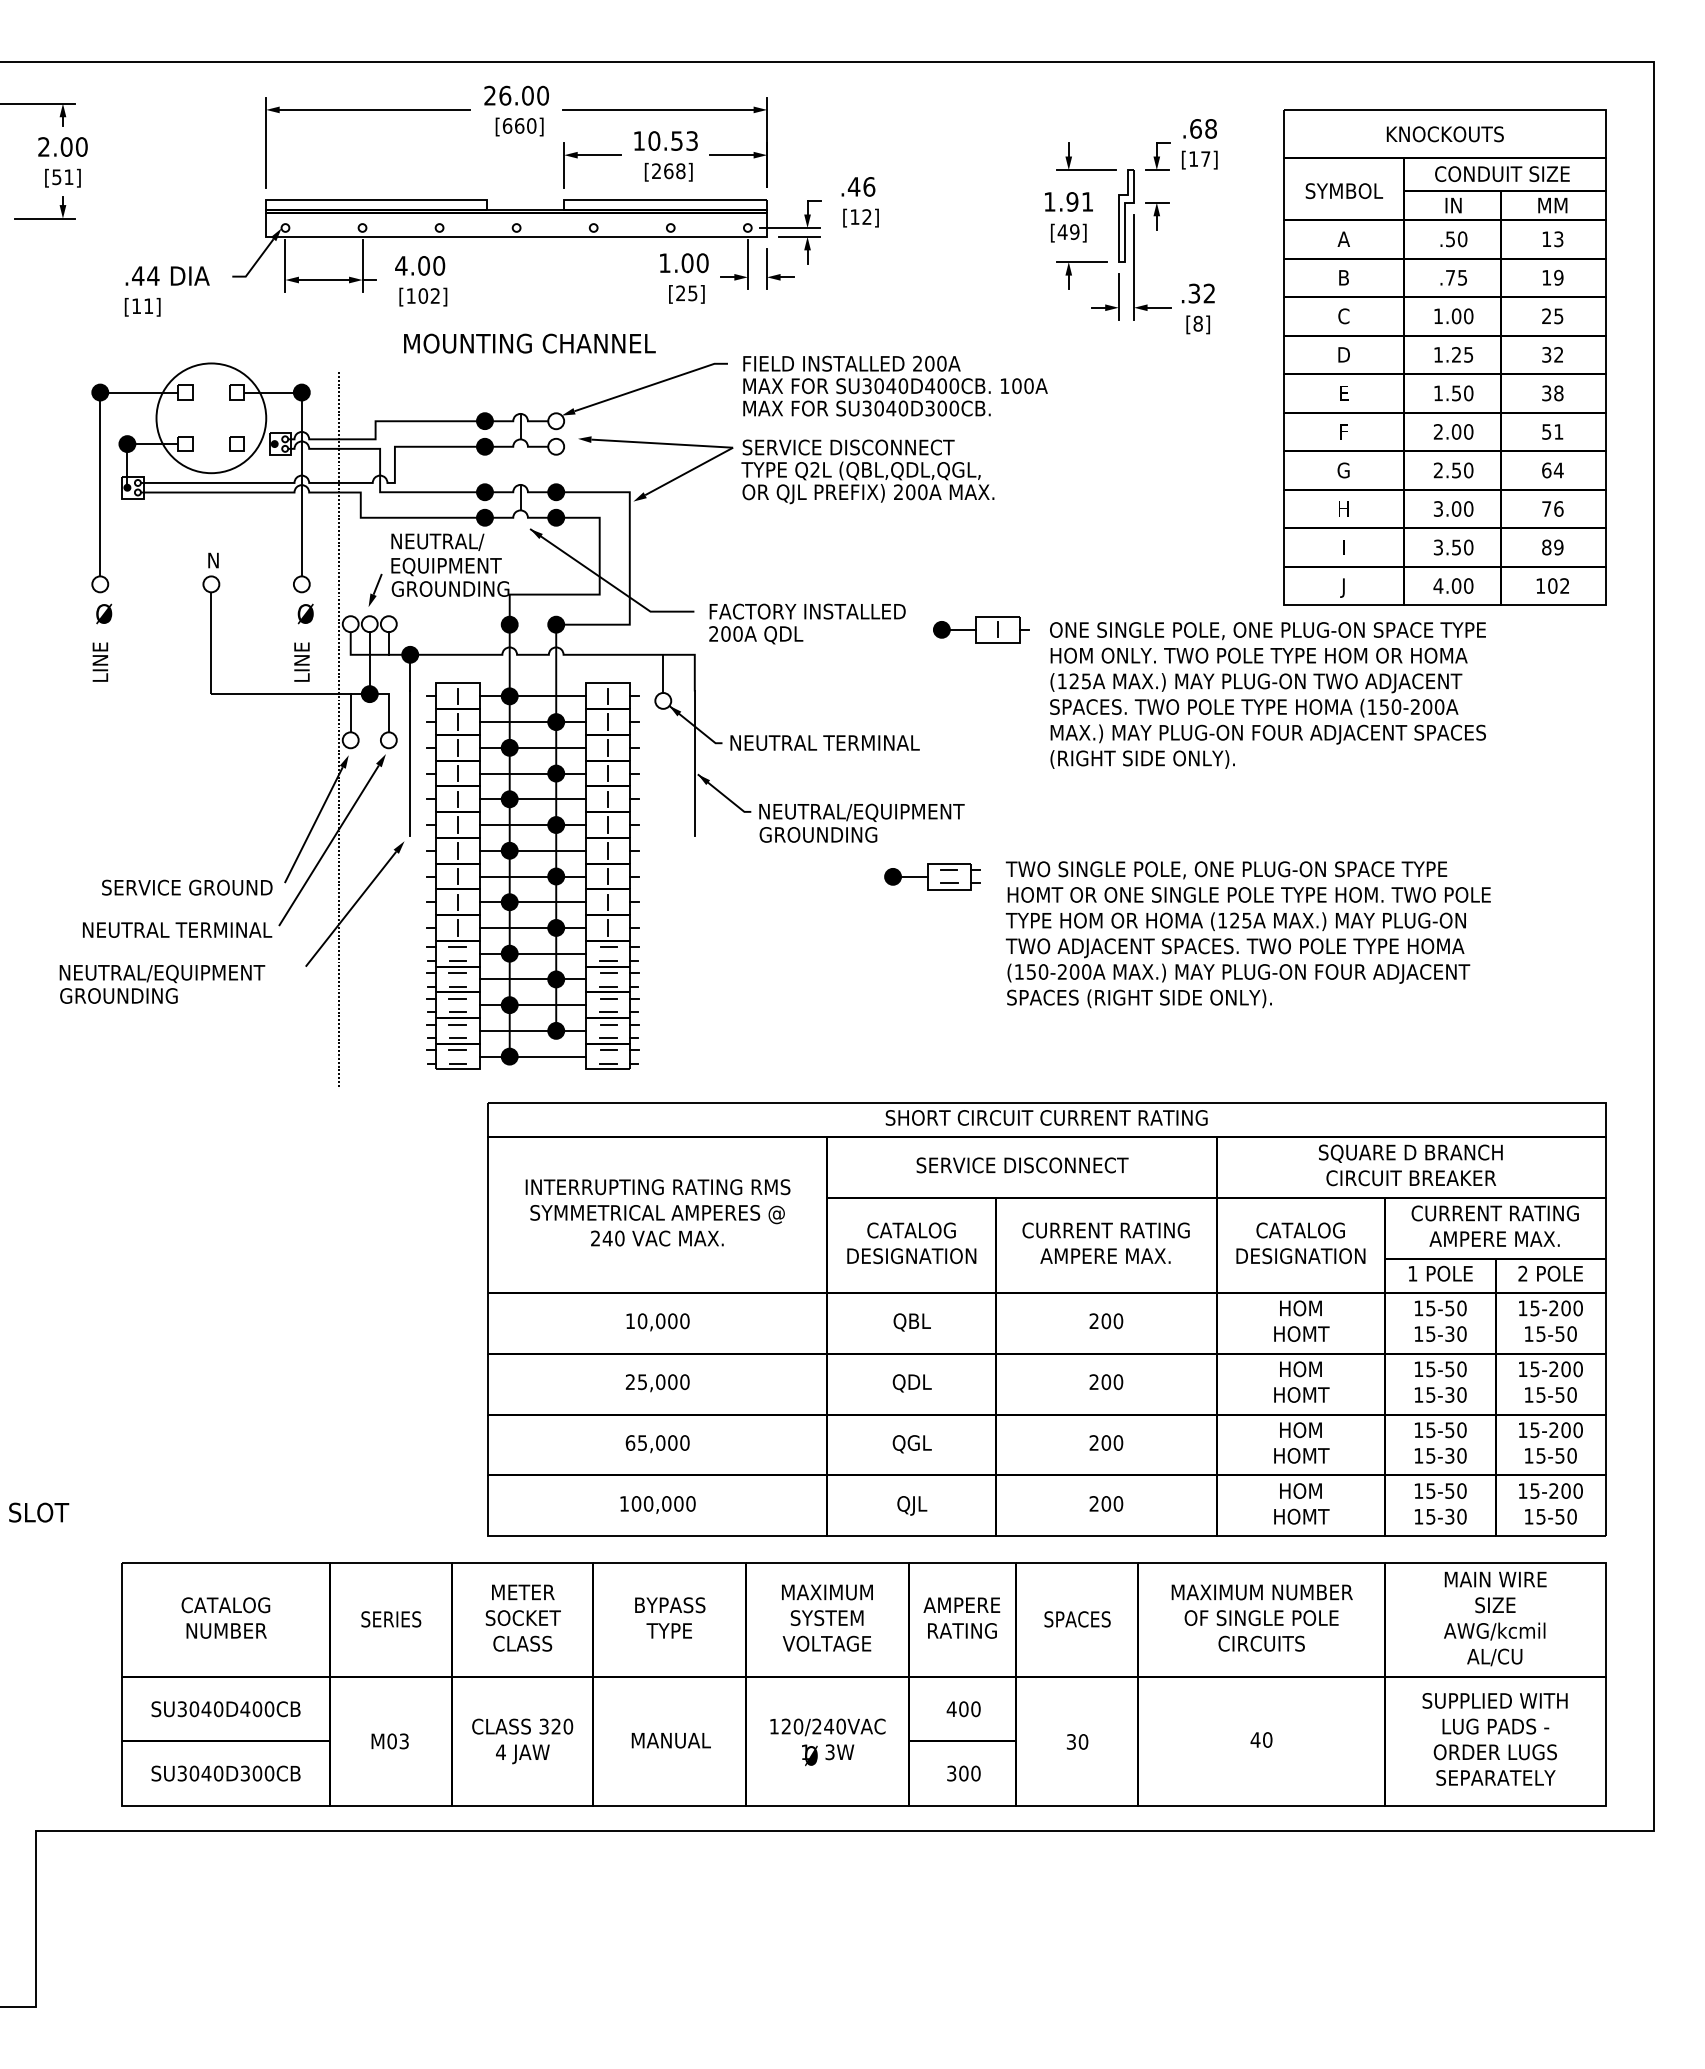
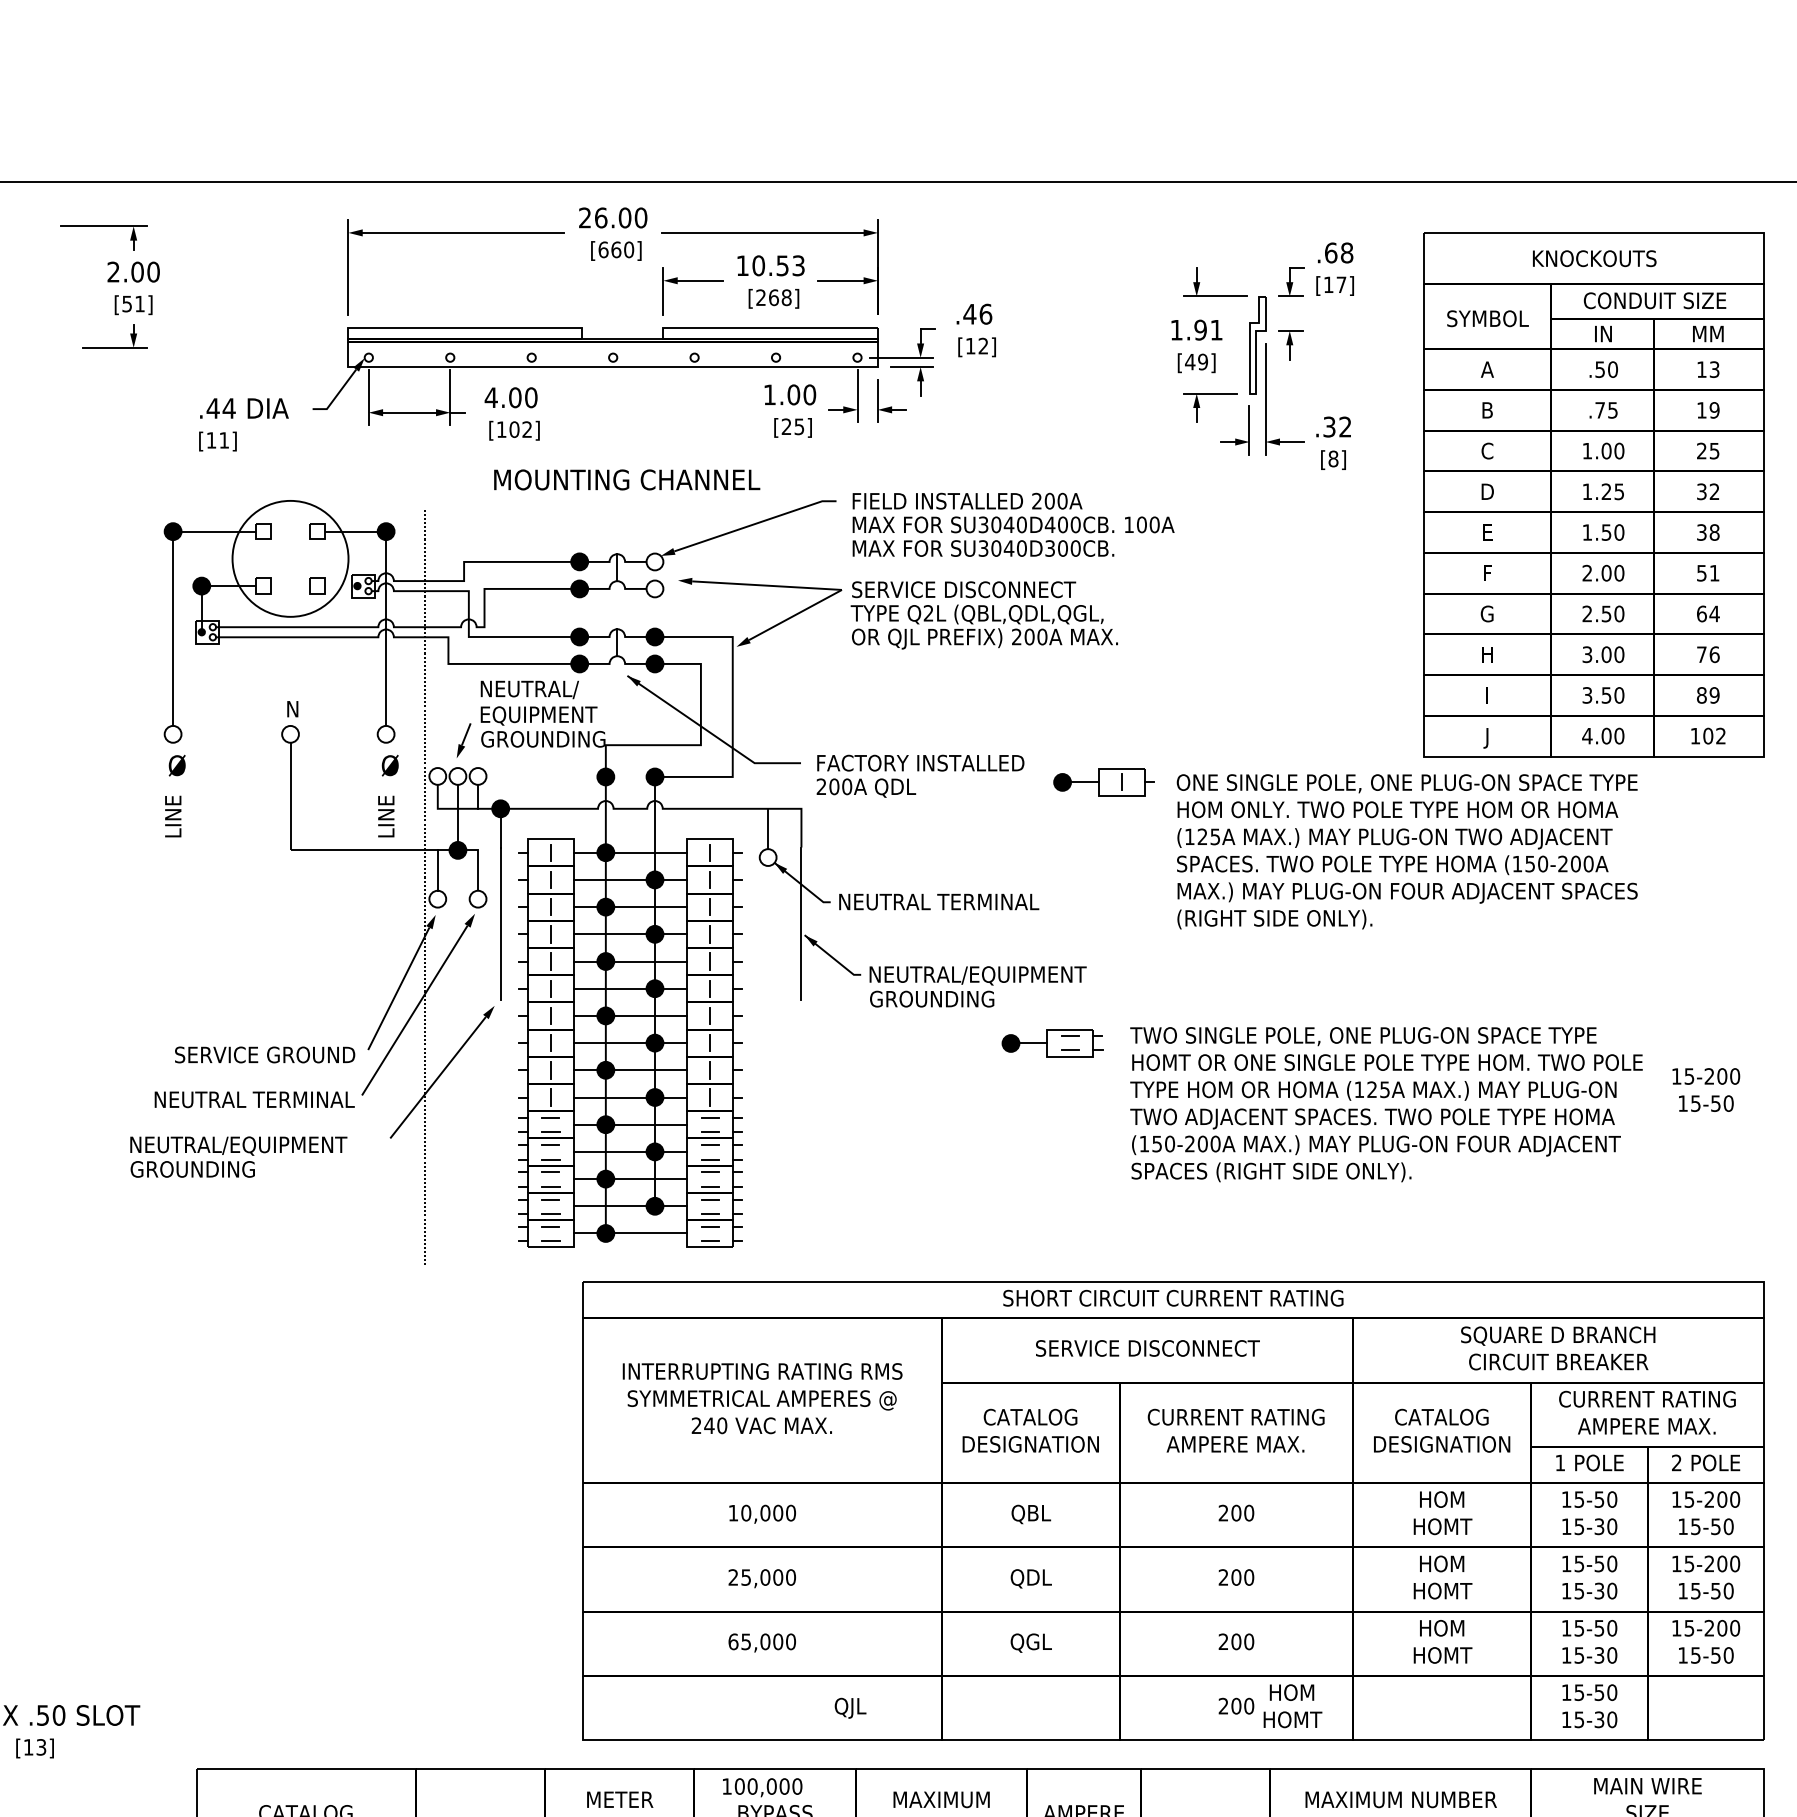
text: (1301, 1503) -> (1292, 1705), moved
text: (1550, 1503) -> (1705, 1089), moved
text: (657, 1504) -> (762, 1787), moved
text: (912, 1505) -> (850, 1707), moved

